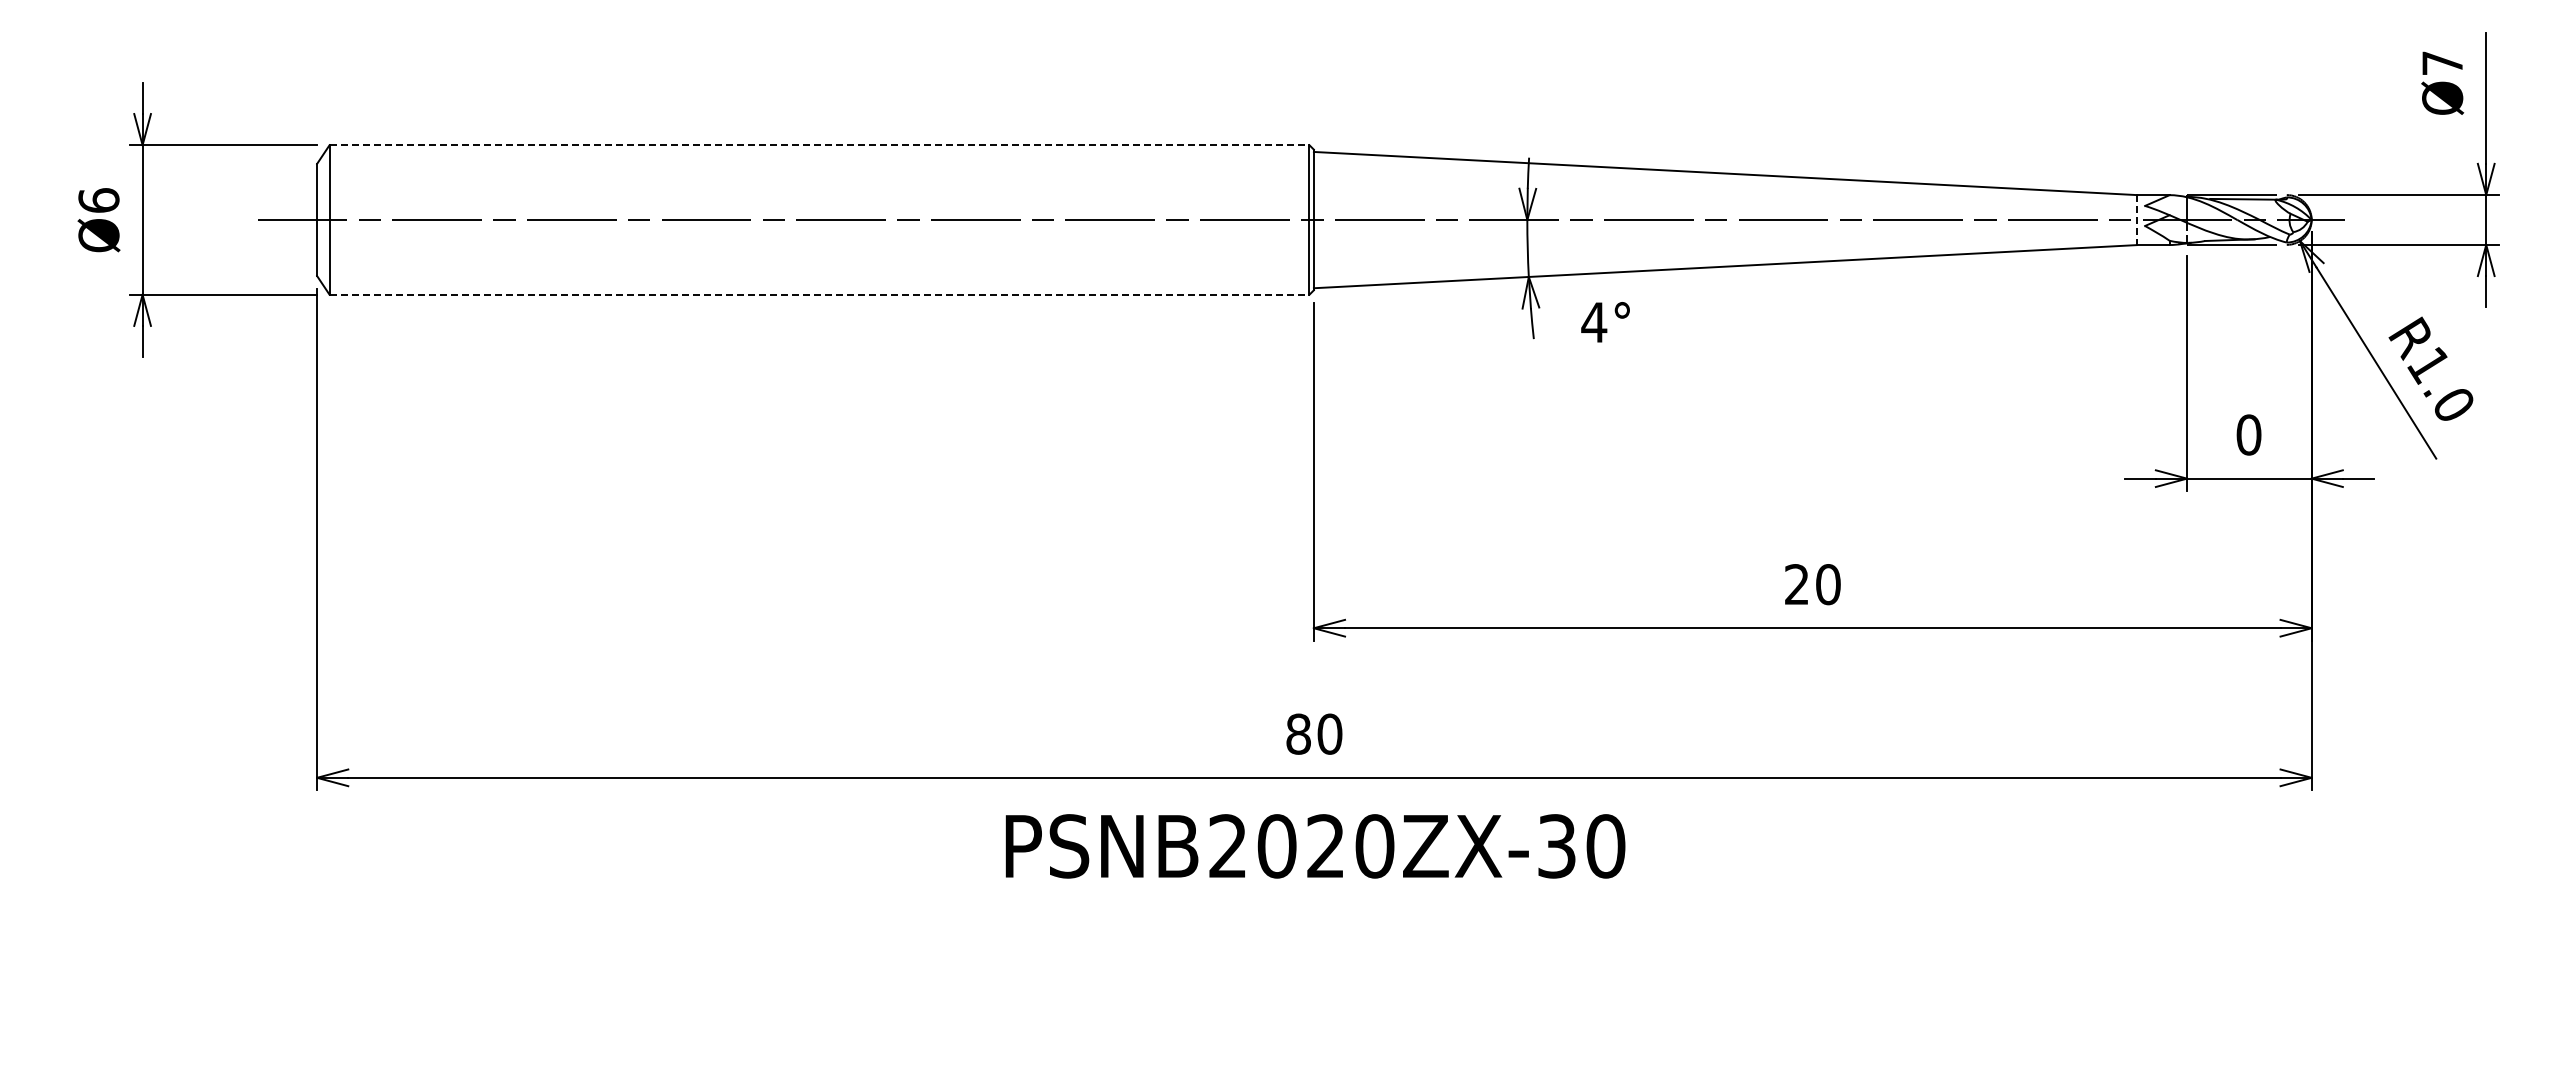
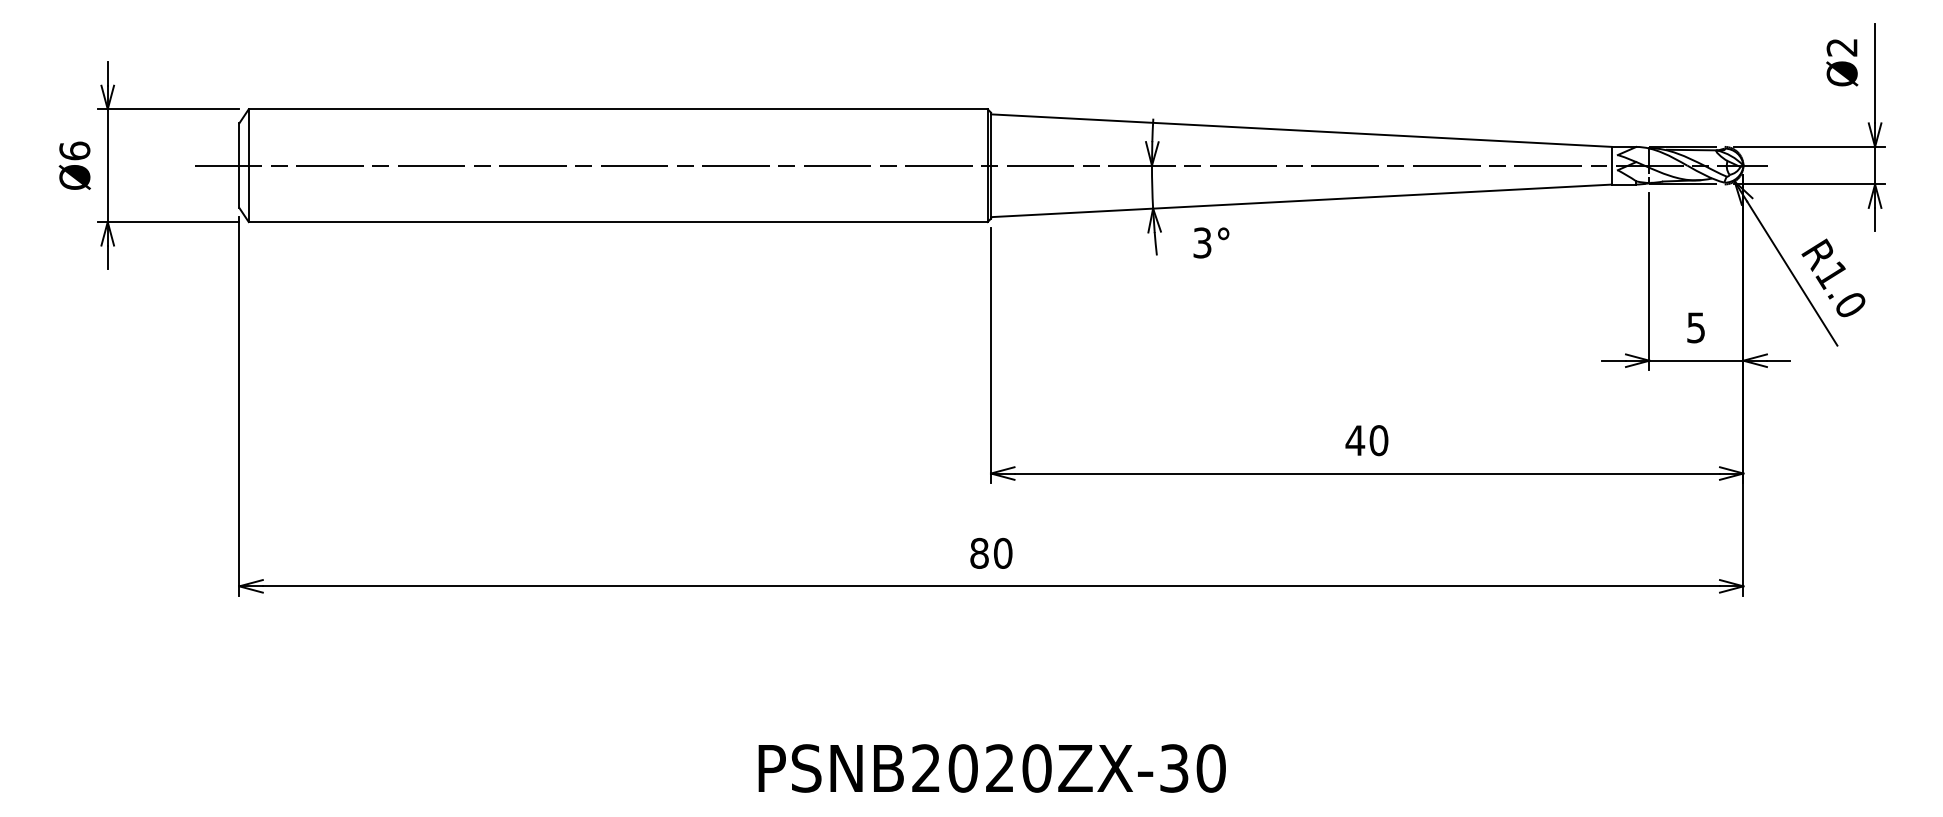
text: (2442, 63) -> (1842, 47), Ø7 -> Ø2
line: (819, 145) -> (618, 109), dashed -> solid
line: (2137, 220) -> (1612, 166), dashed -> solid
line: (819, 294) -> (618, 221), dashed -> solid
text: (1594, 322) -> (1202, 242), 4° -> 3°
text: (2248, 434) -> (1695, 327), 0 -> 5
text: (1796, 584) -> (1354, 440), 20 -> 40
text: (1315, 846) -> (992, 768), moved

